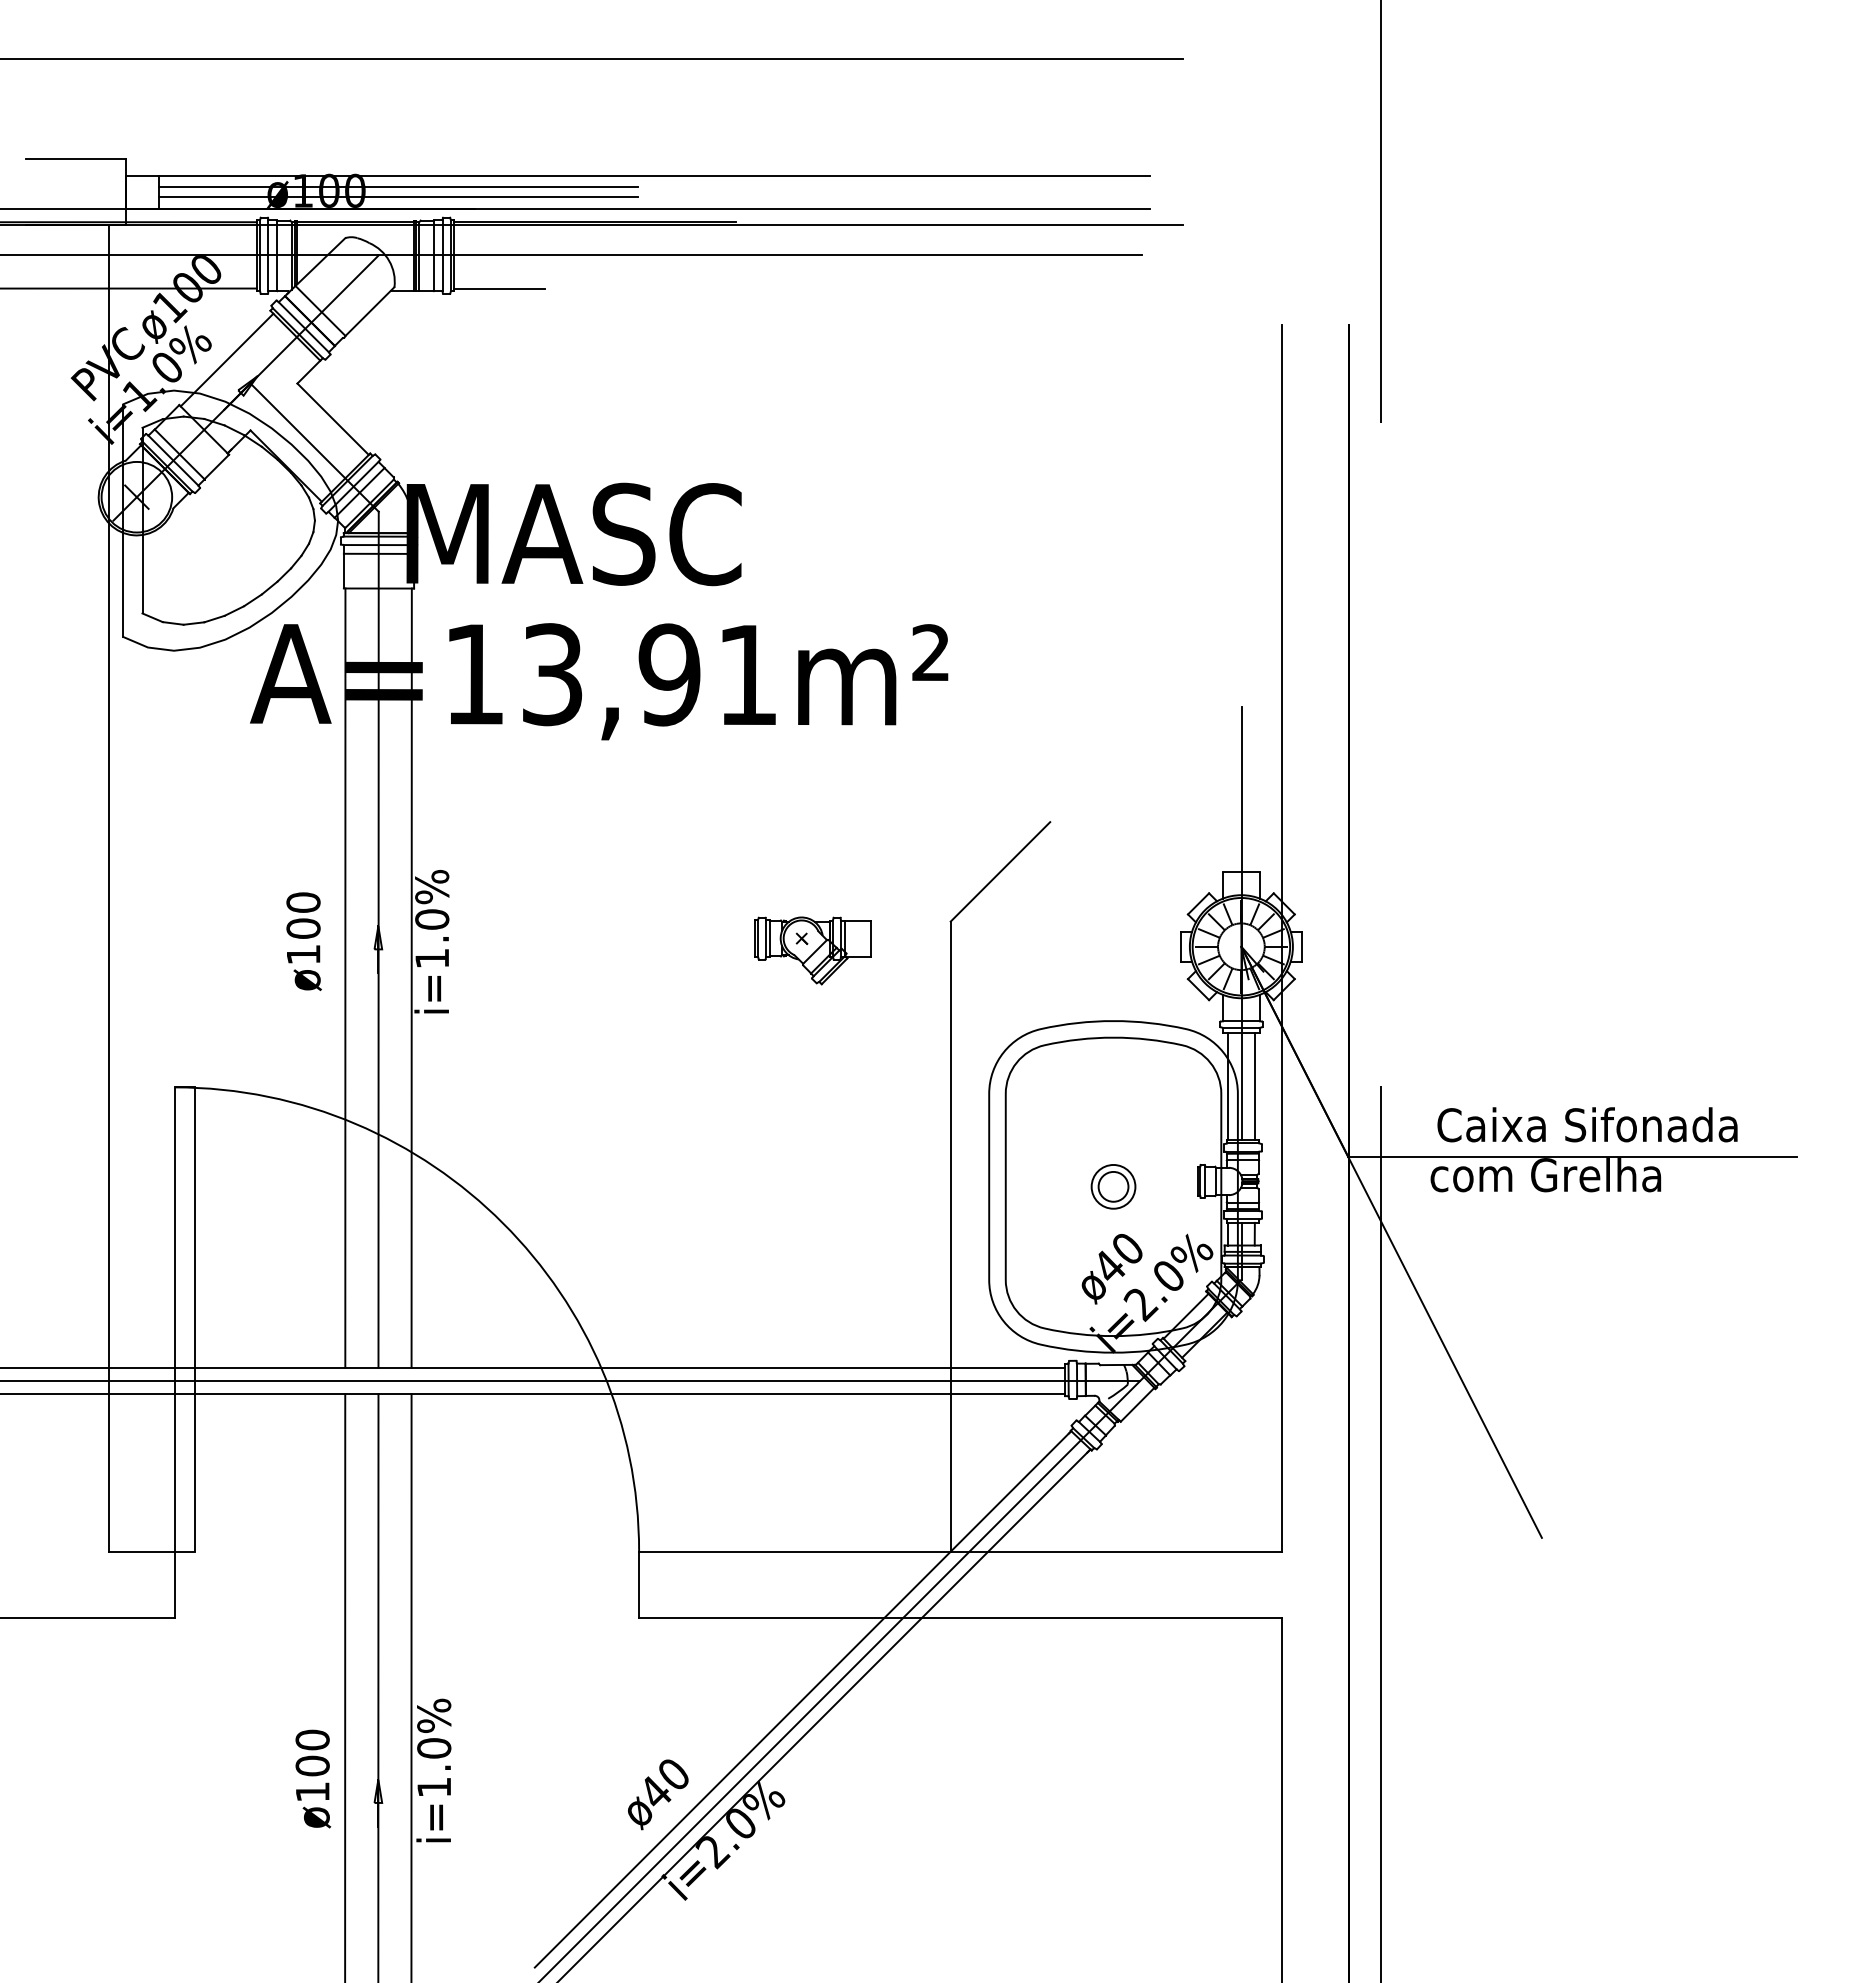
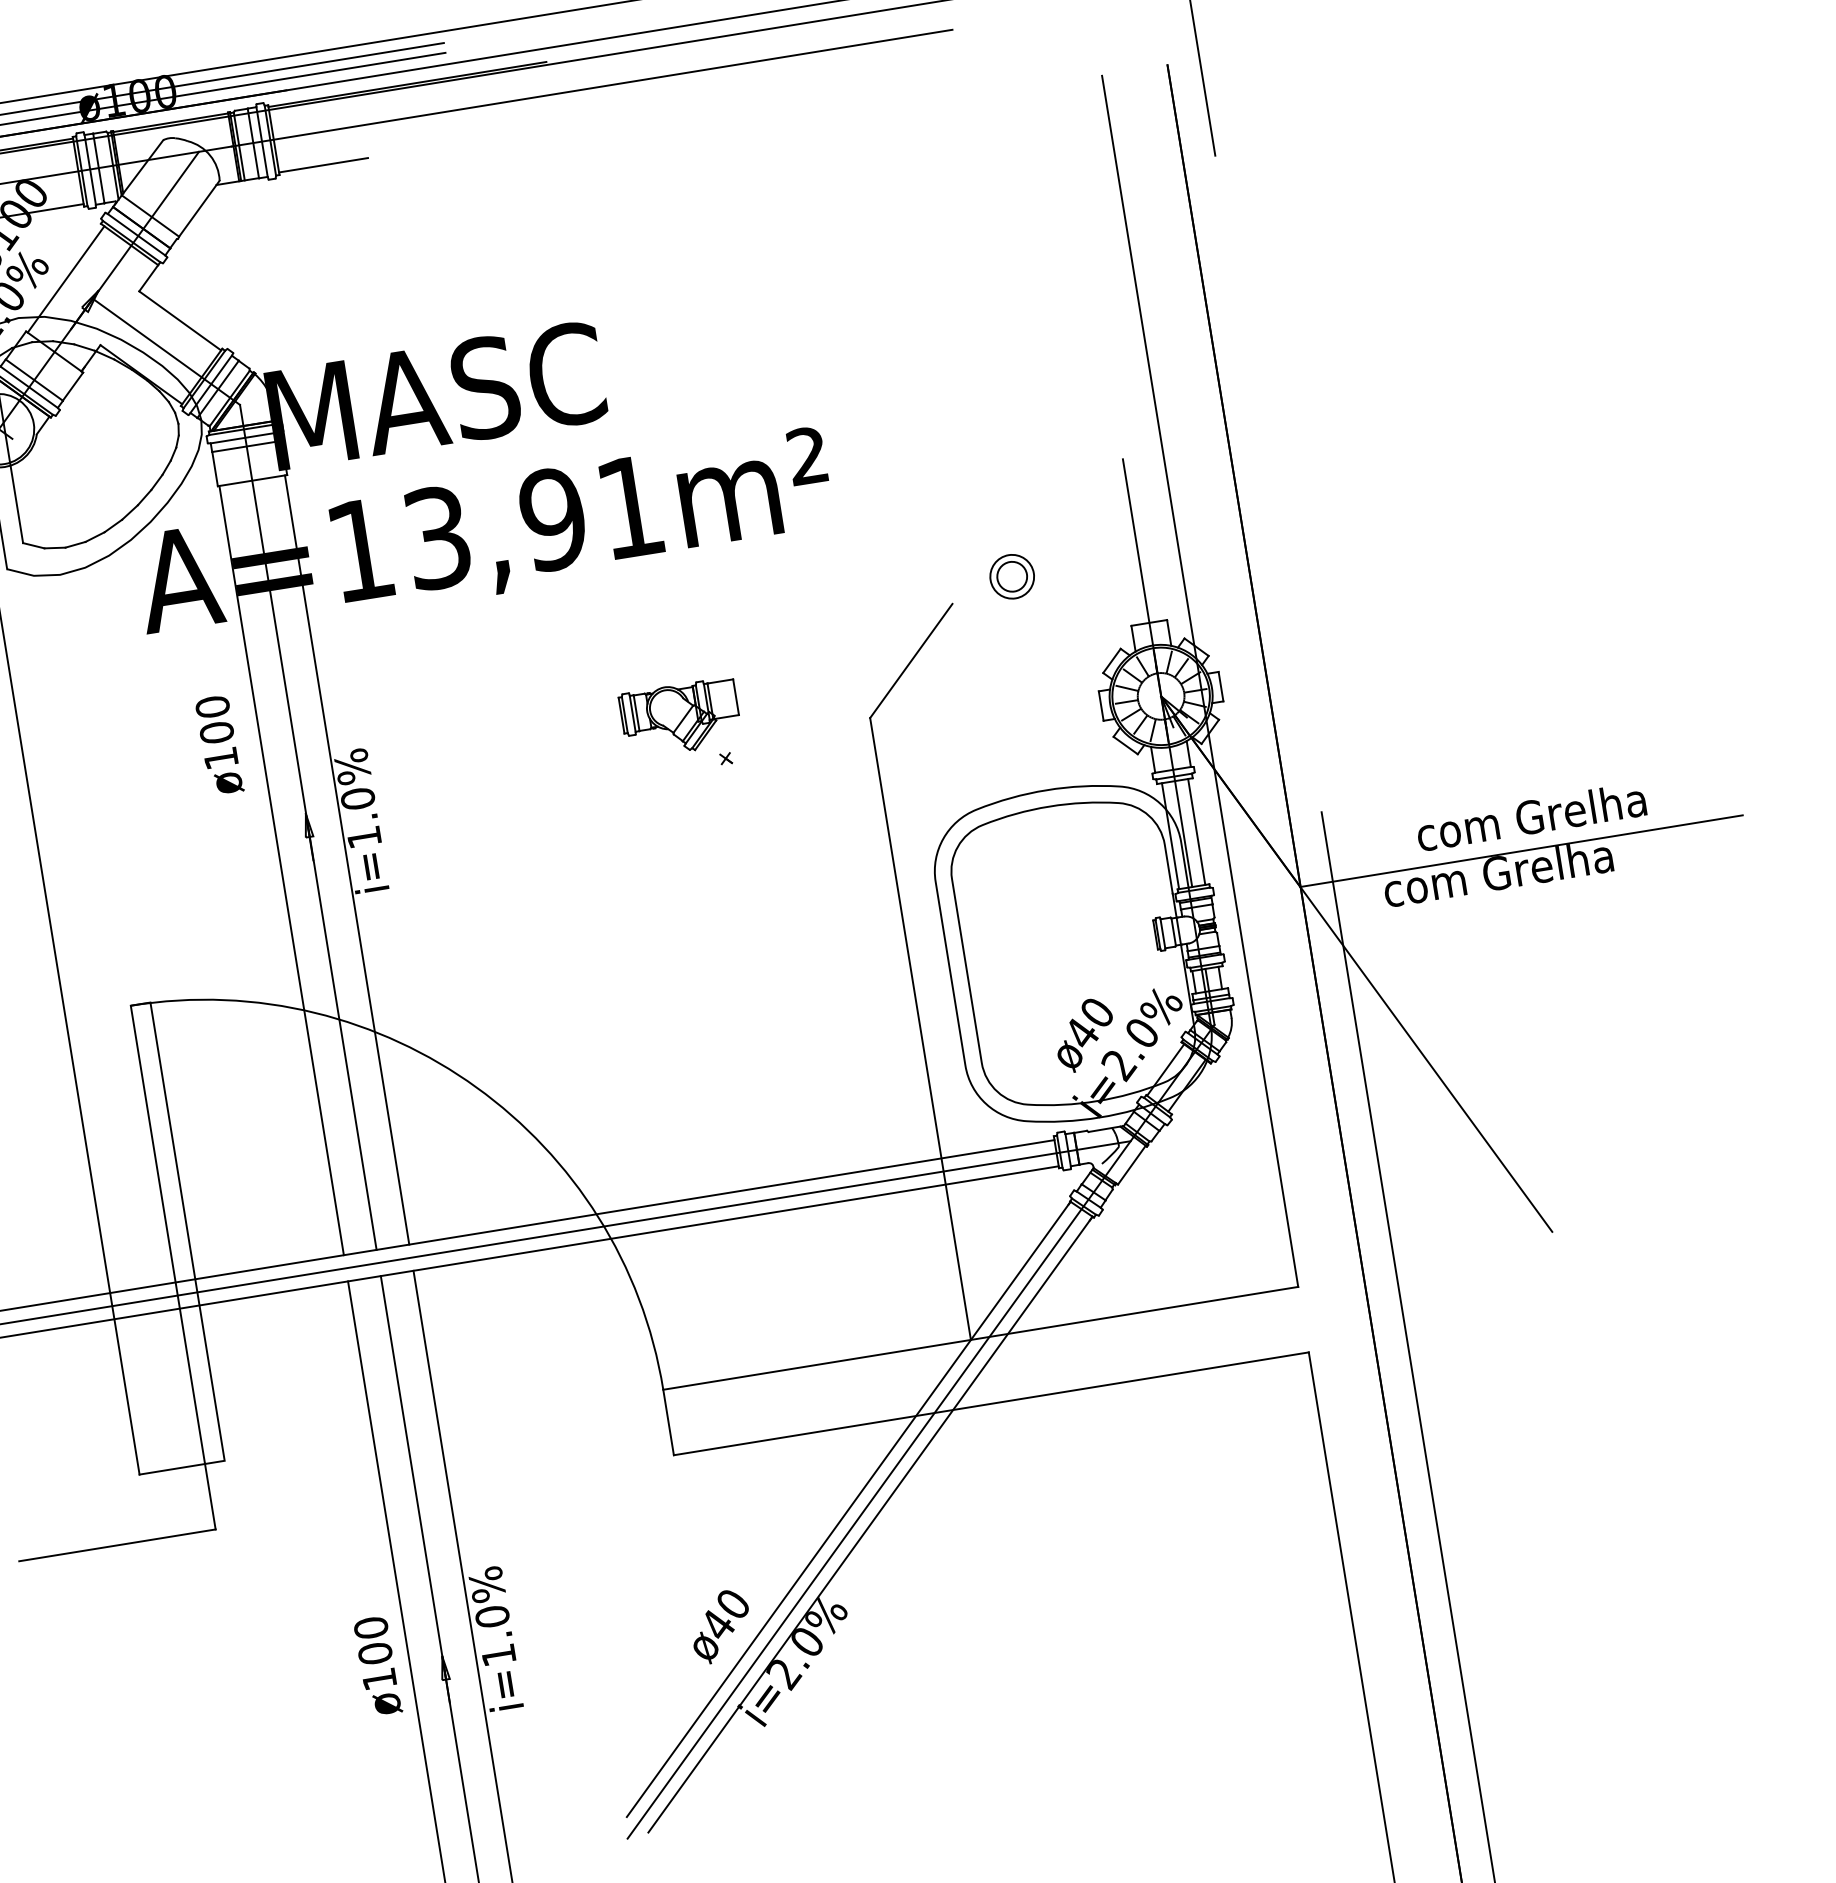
text: (303, 941) -> (218, 745), moved
part: (812, 950) -> (680, 718), moved
text: (1587, 1124) -> (1531, 816), Caixa Sifonada -> com Grelha
part: (1113, 1186) -> (1012, 576), moved

